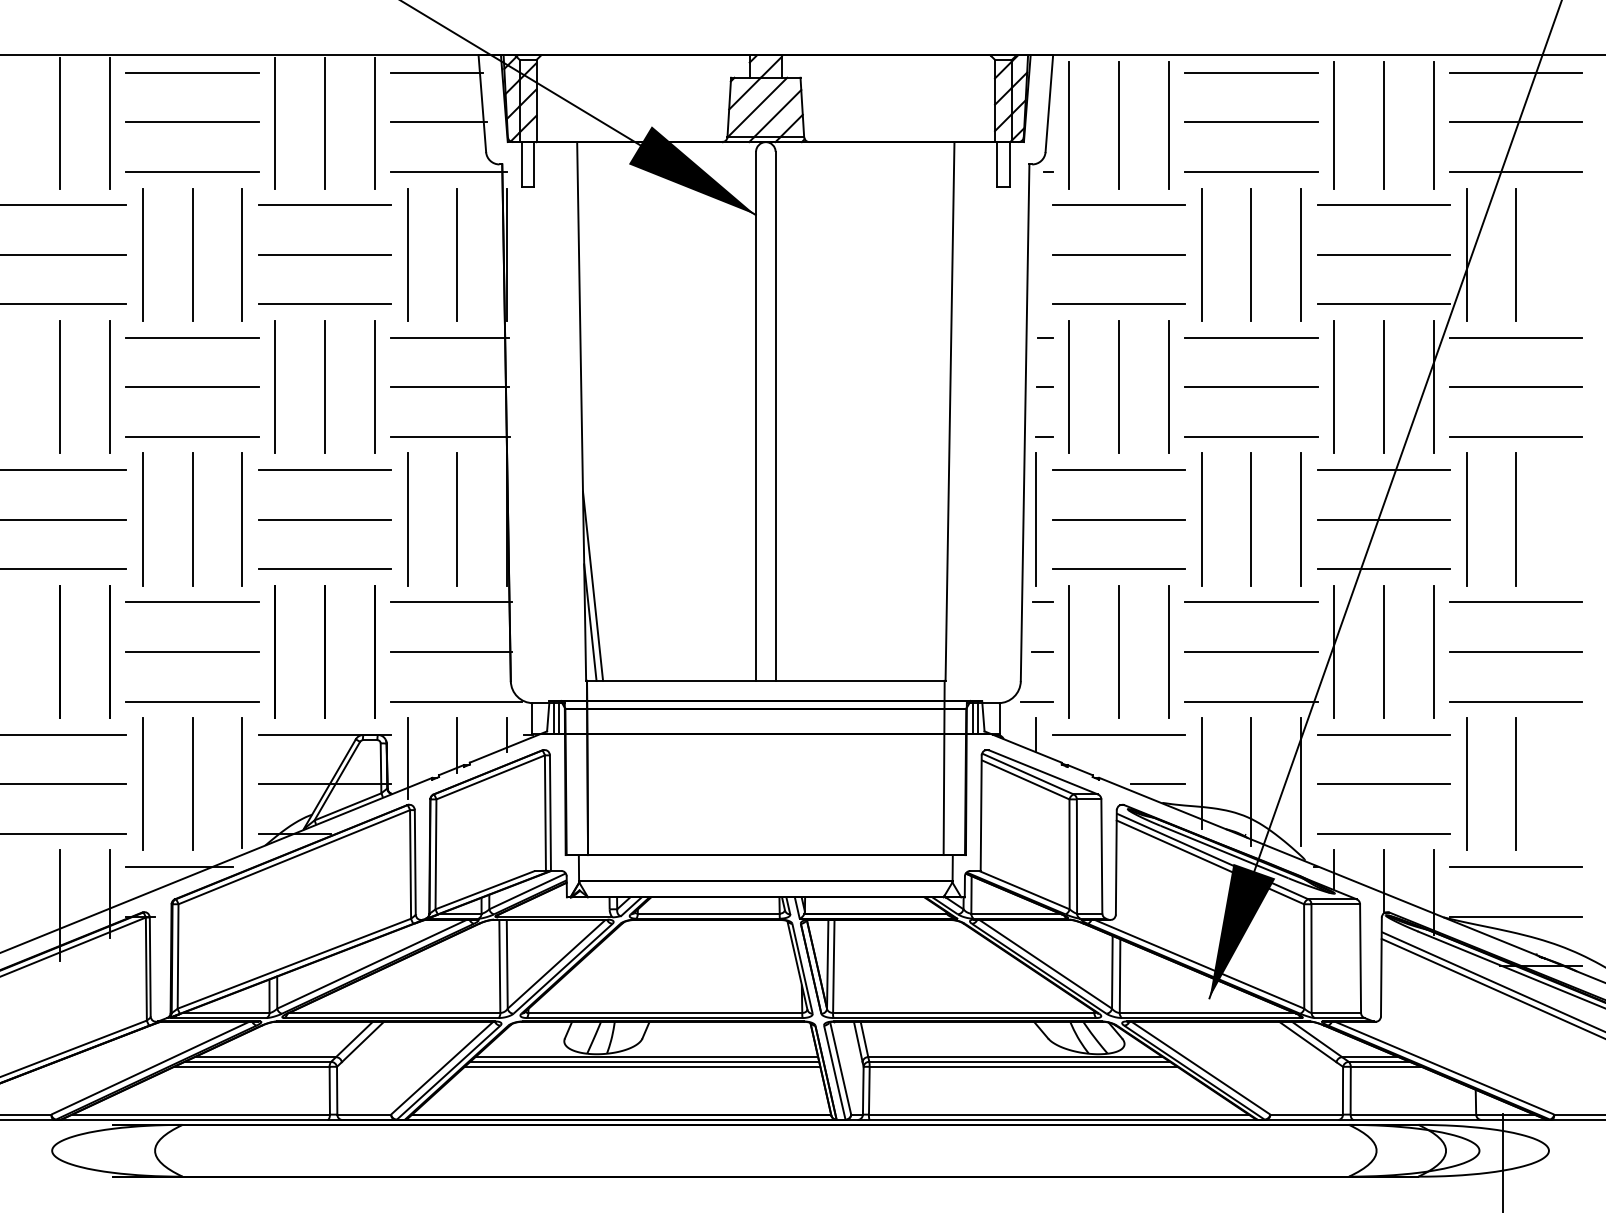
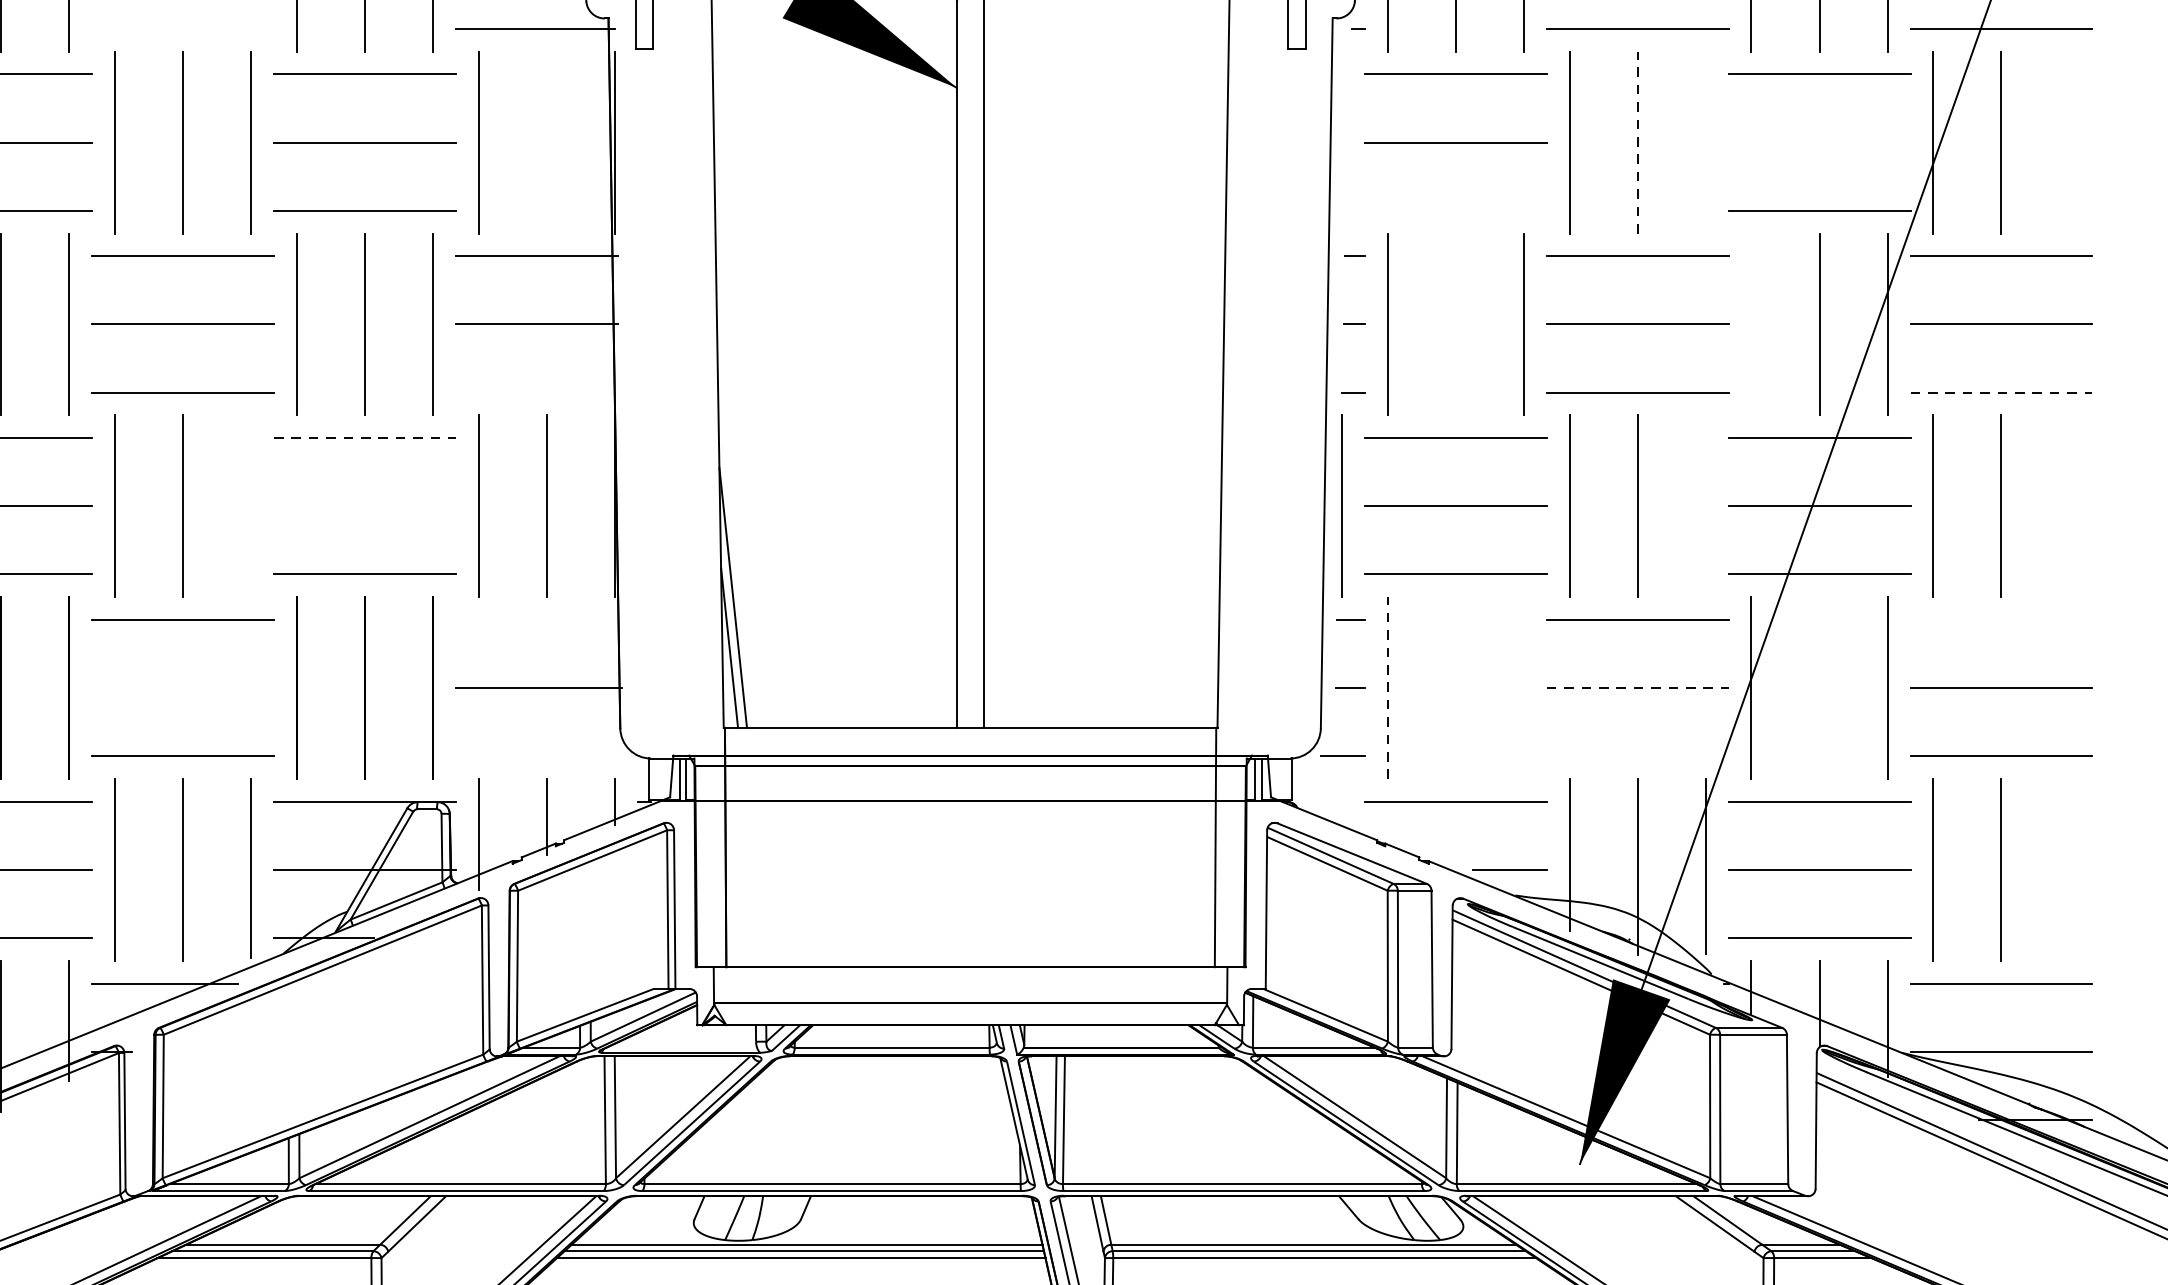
line: (192, 171) -> (183, 28), removed
line: (457, 254) -> (547, 142), removed
line: (1251, 254) -> (1637, 142), solid -> dashed
line: (1301, 254) -> (1706, 142), removed
line: (1383, 254) -> (1819, 142), removed
line: (1118, 304) -> (1455, 210), removed
line: (1119, 387) -> (1456, 324), removed
line: (1334, 387) -> (1751, 324), removed
line: (450, 436) -> (537, 392), removed
line: (1516, 436) -> (2001, 392), solid -> dashed
line: (325, 469) -> (365, 437), solid -> dashed
line: (242, 519) -> (251, 506), removed
line: (324, 519) -> (364, 506), removed
line: (1301, 519) -> (1706, 506), removed
line: (451, 602) -> (538, 620), removed
line: (1516, 602) -> (2001, 620), removed
line: (192, 651) -> (183, 687), removed
line: (1069, 651) -> (1387, 687), solid -> dashed
line: (1119, 651) -> (1456, 687), removed
line: (1168, 651) -> (1523, 687), removed
line: (1251, 651) -> (1637, 687), solid -> dashed
line: (1383, 651) -> (1819, 687), removed
line: (456, 701) -> (545, 756), removed
line: (1251, 701) -> (1637, 756), removed
line: (1036, 734) -> (1342, 801), removed

